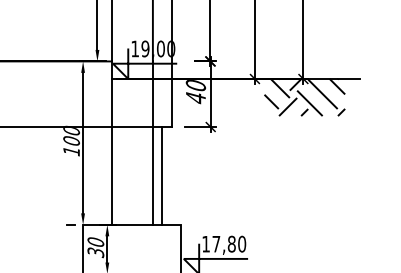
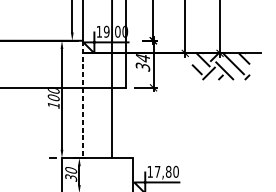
text: (195, 92) -> (142, 63), 40 -> 34
line: (111, 143) -> (82, 99), solid -> dashed
line: (162, 175) -> (118, 122), removed

